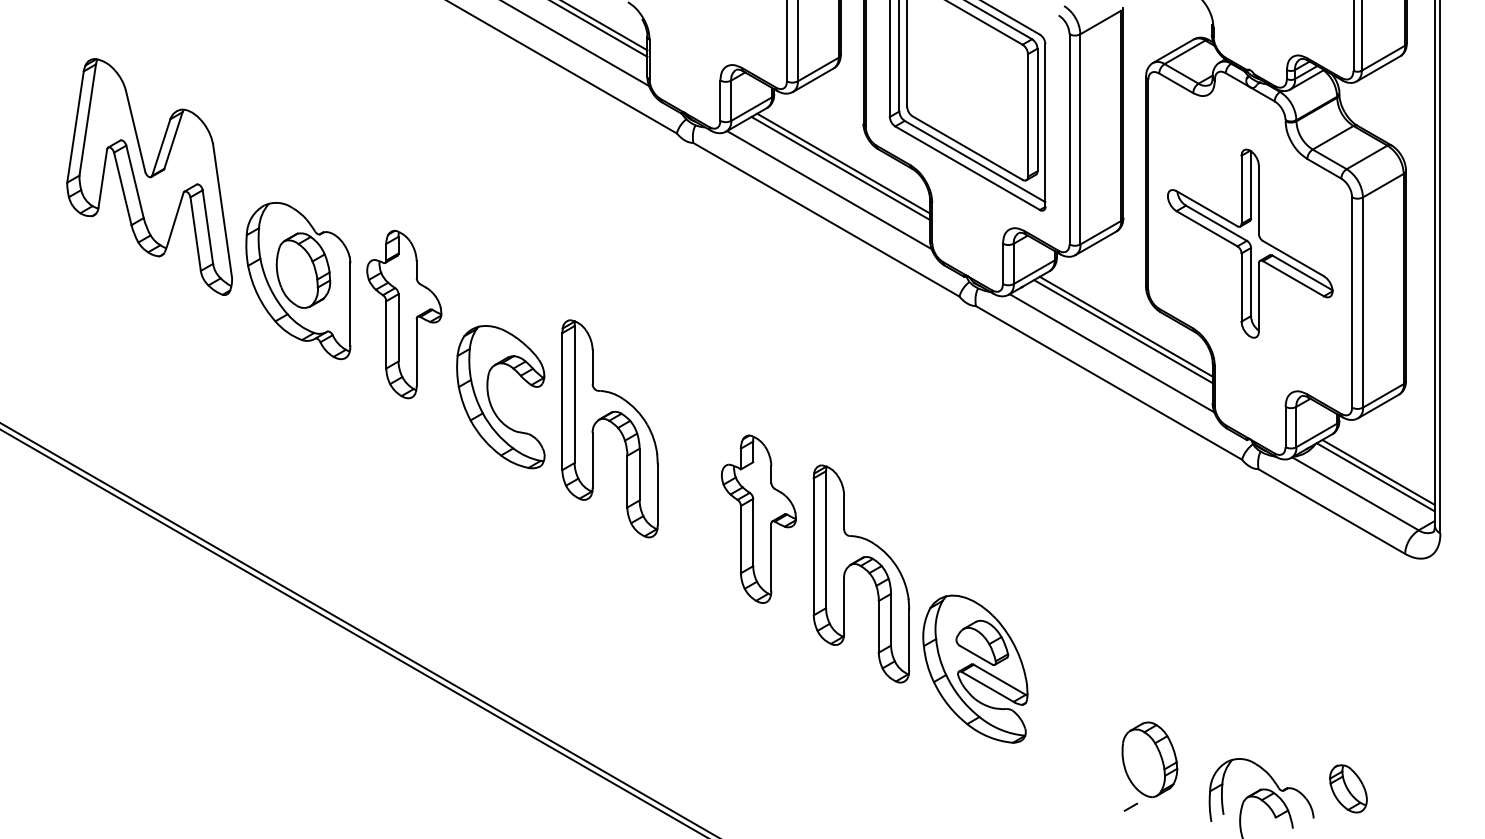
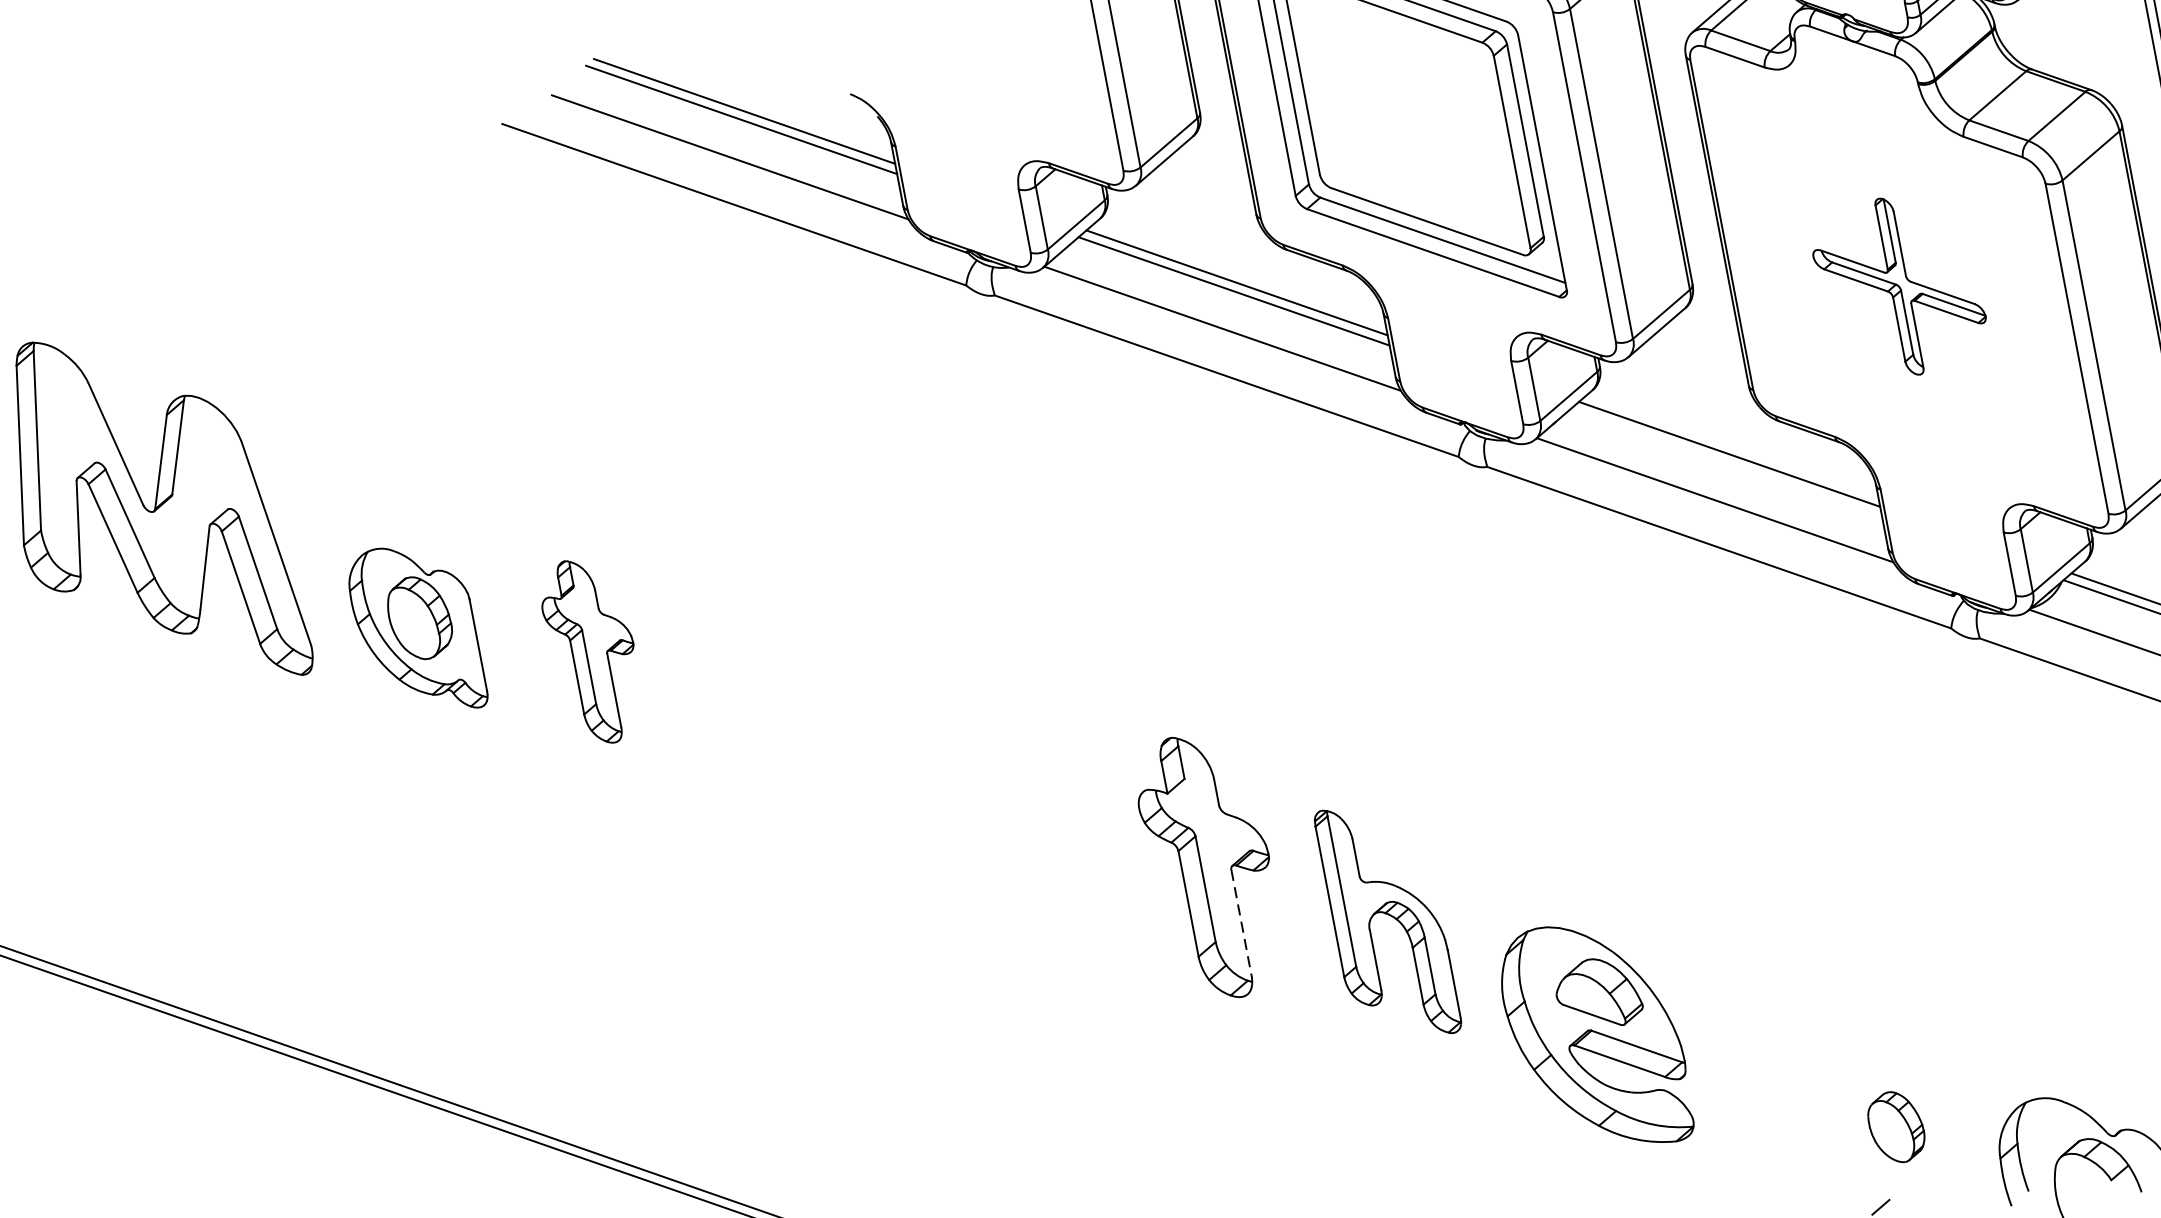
part: (1250, 243) -> (1899, 286), size x0.6
part: (298, 280) -> (416, 629), size x0.7
part: (404, 314) -> (592, 651), size x0.7
line: (1123, 331) -> (1726, 462), removed
part: (490, 399) -> (753, 758), removed
part: (609, 428) -> (948, 768), removed
line: (771, 557) -> (1241, 922), solid -> dashed
part: (861, 573) -> (1387, 921), size x0.7
part: (1149, 759) -> (1895, 1126), size x0.6

